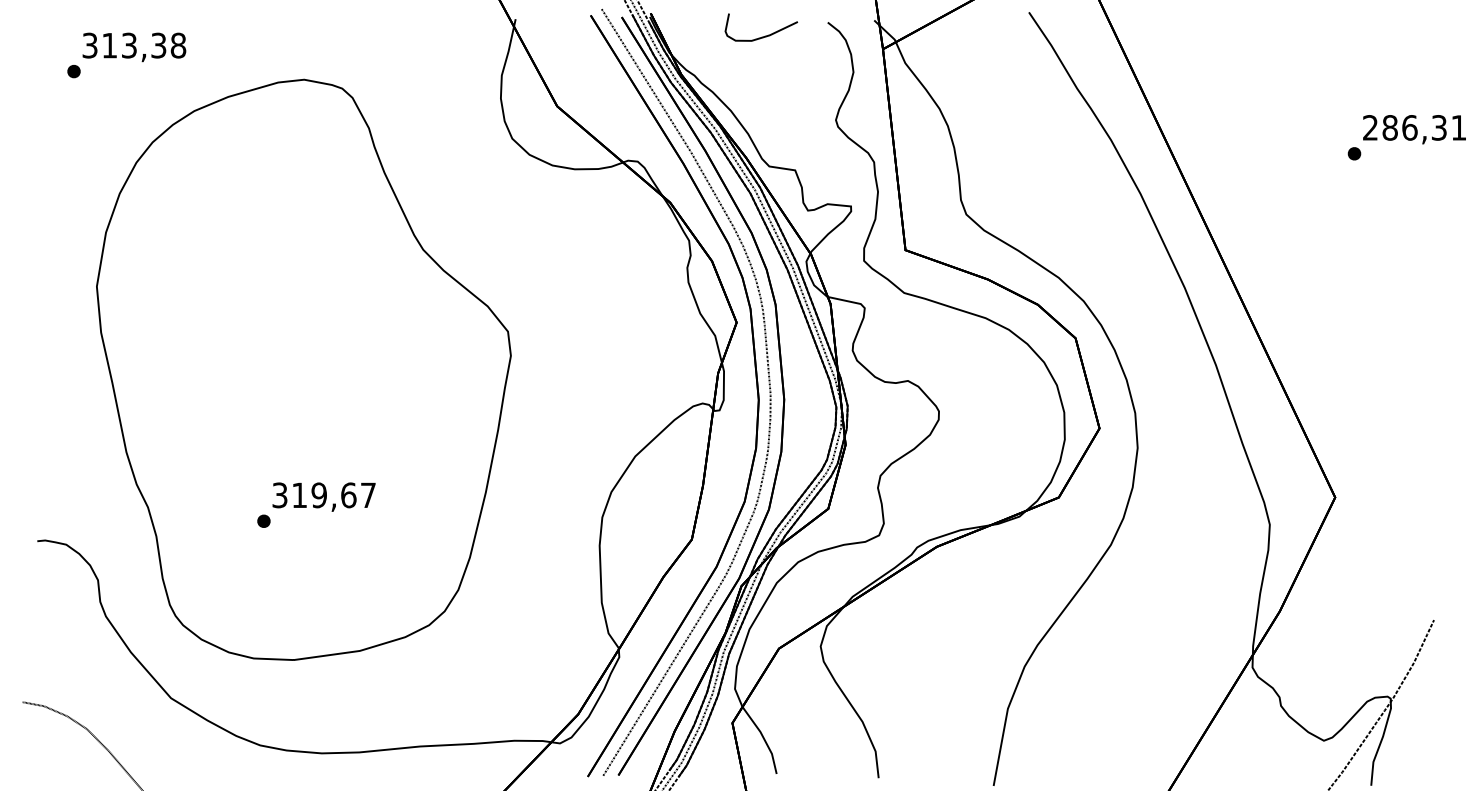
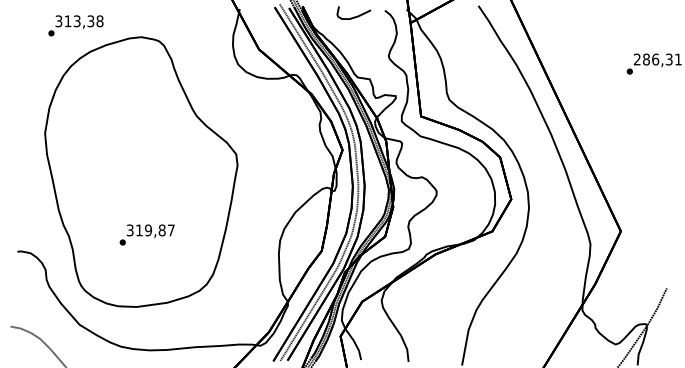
text: (125, 54) -> (75, 25), moved
text: (347, 495) -> (161, 230), 319,67 -> 319,87

